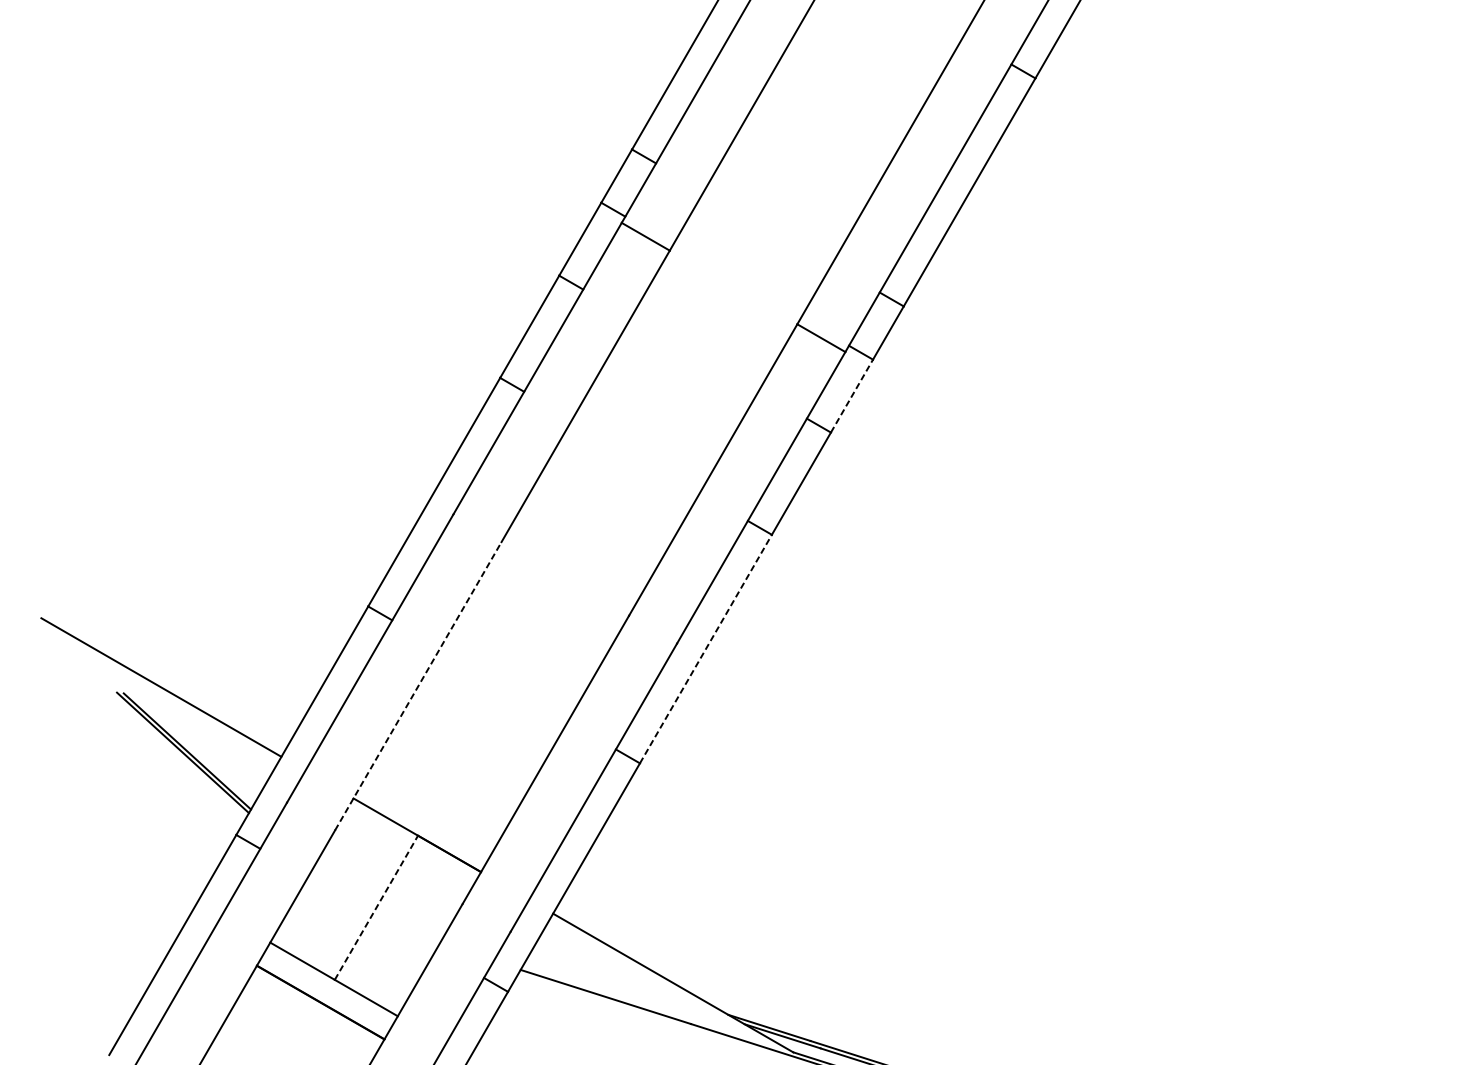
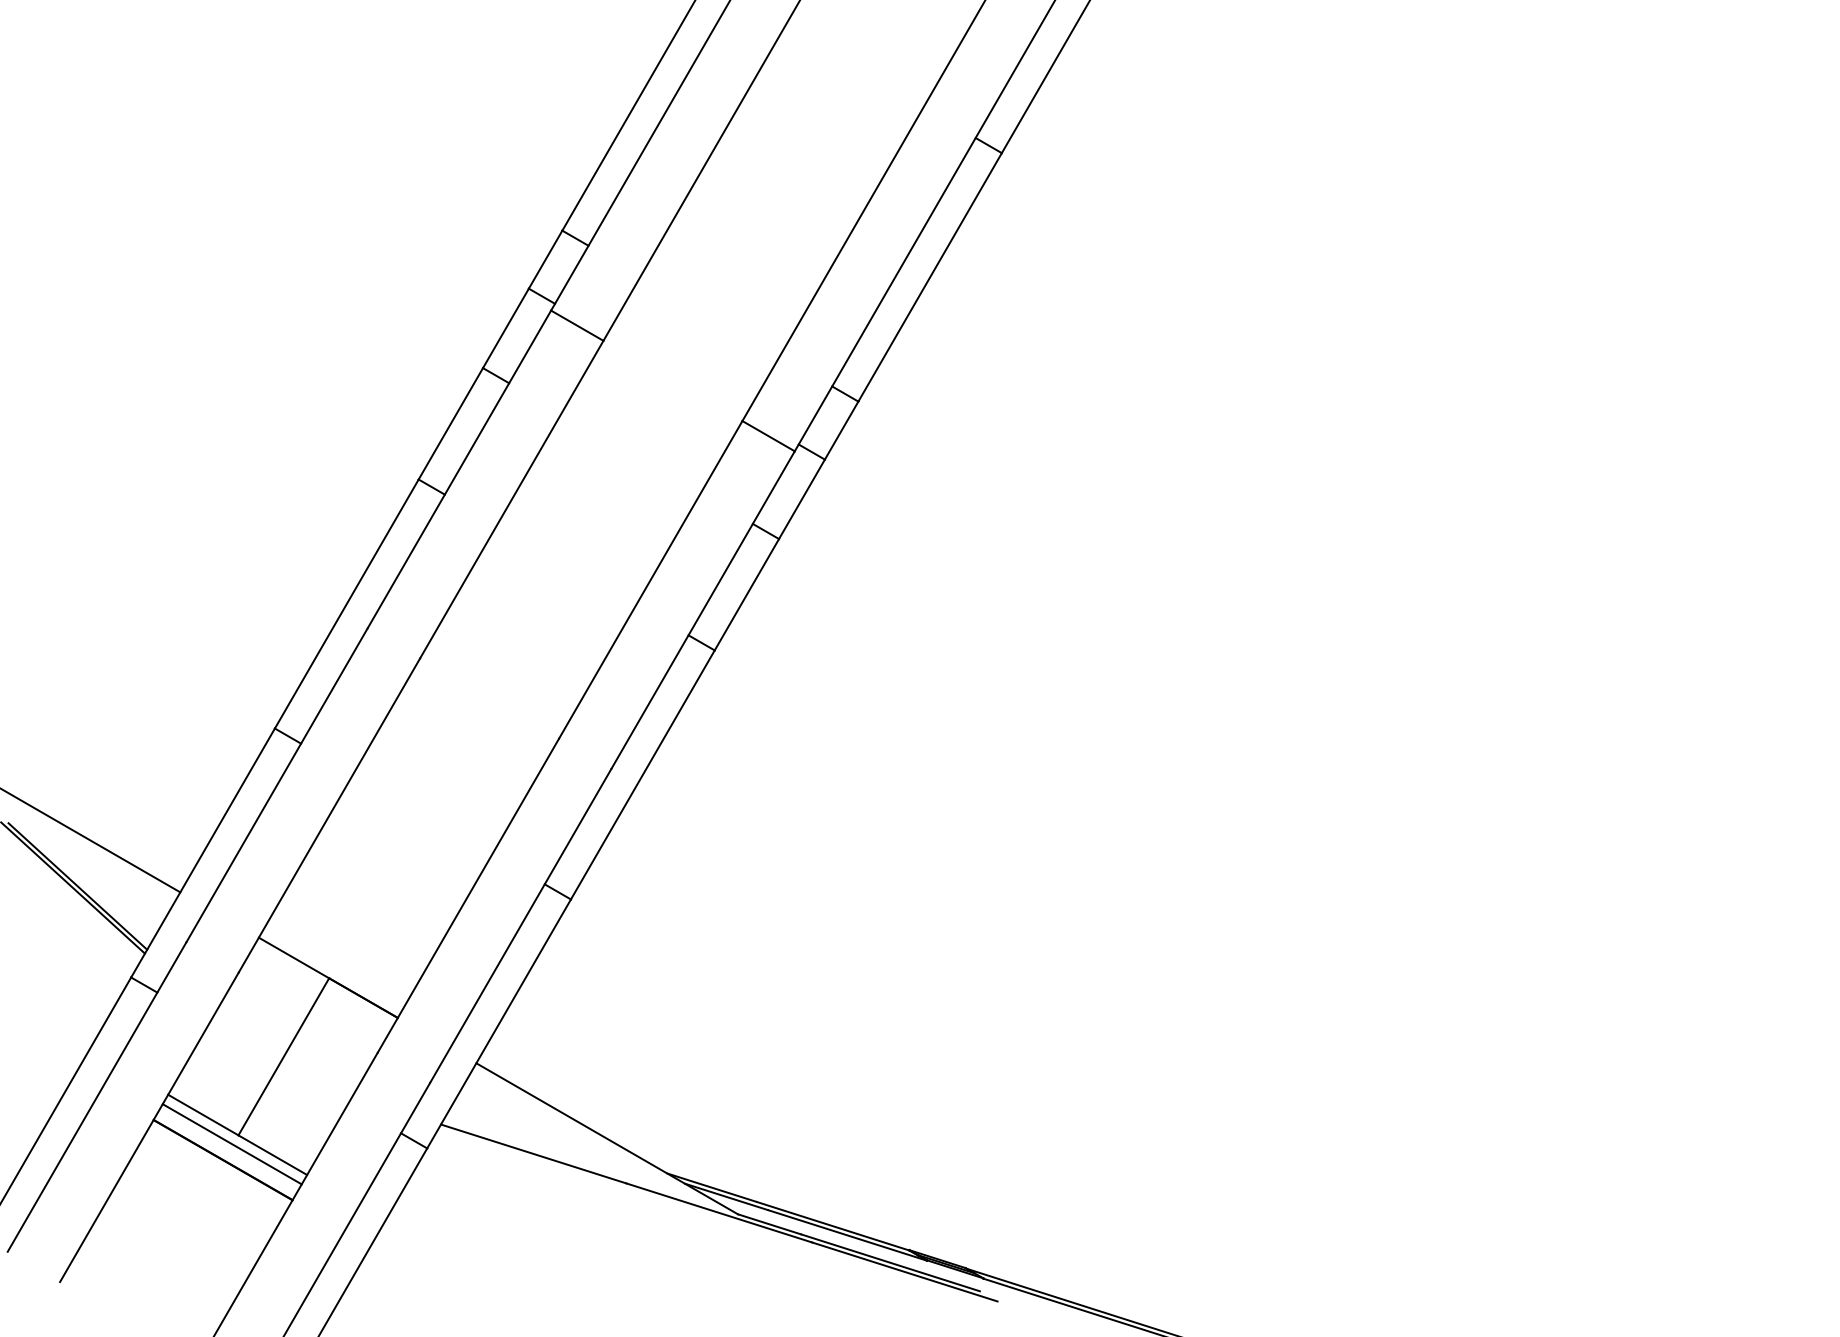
line: (851, 396) -> (801, 499), dashed -> solid
line: (705, 648) -> (642, 774), dashed -> solid
line: (418, 686) -> (329, 815), dashed -> solid
line: (376, 907) -> (283, 1056), dashed -> solid
line: (328, 988) -> (231, 1144), added

